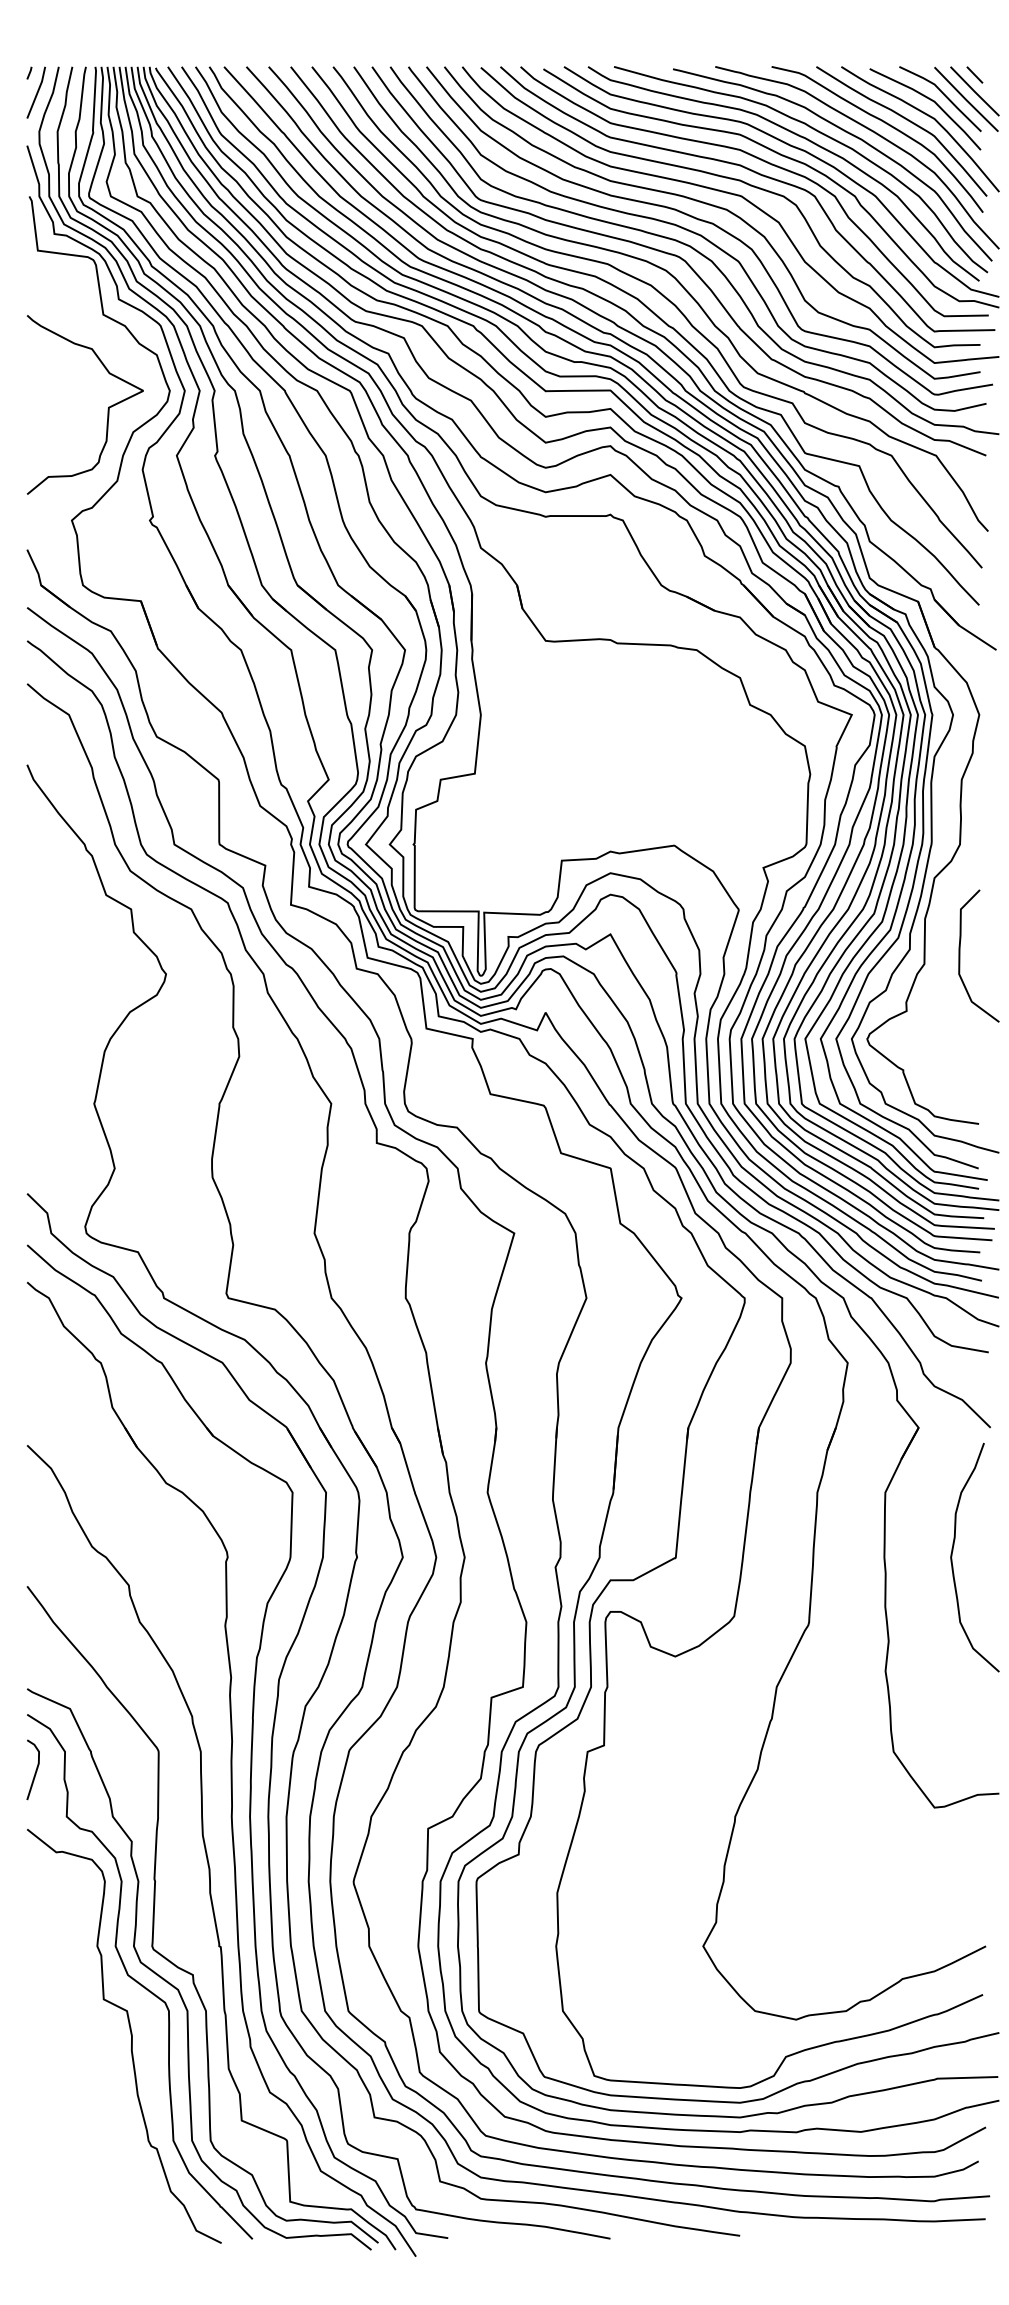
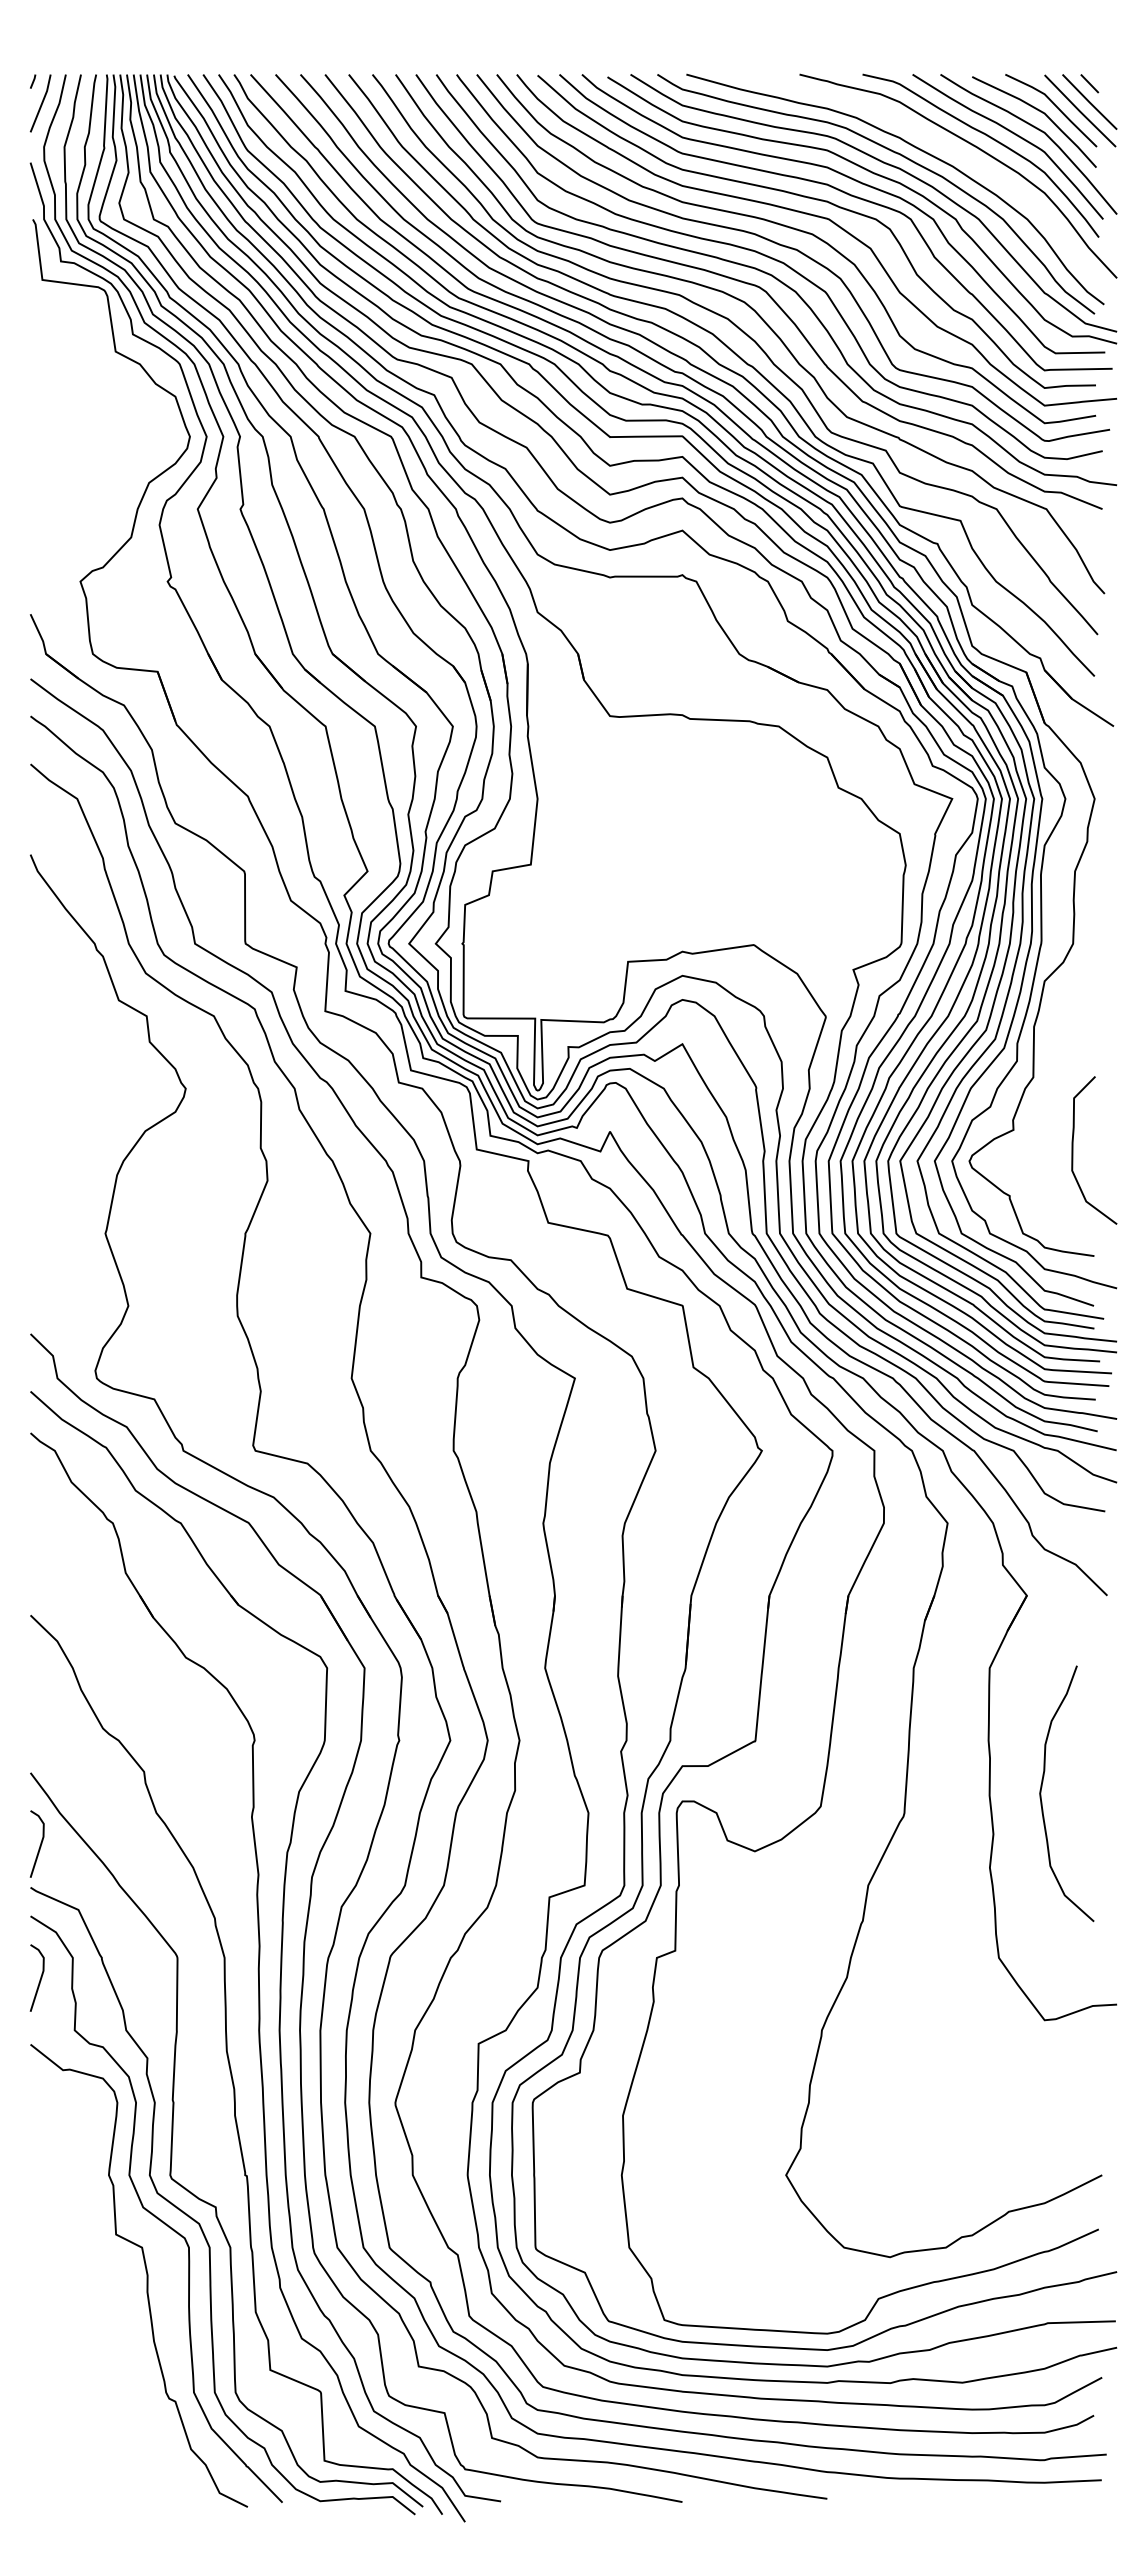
curve: (848, 133) -> (948, 149), removed
curve: (107, 407) -> (120, 455), removed
curve: (960, 956) -> (1073, 1150), moved
curve: (953, 1551) -> (1042, 1787), moved
line: (35, 1651) -> (39, 1845), added

